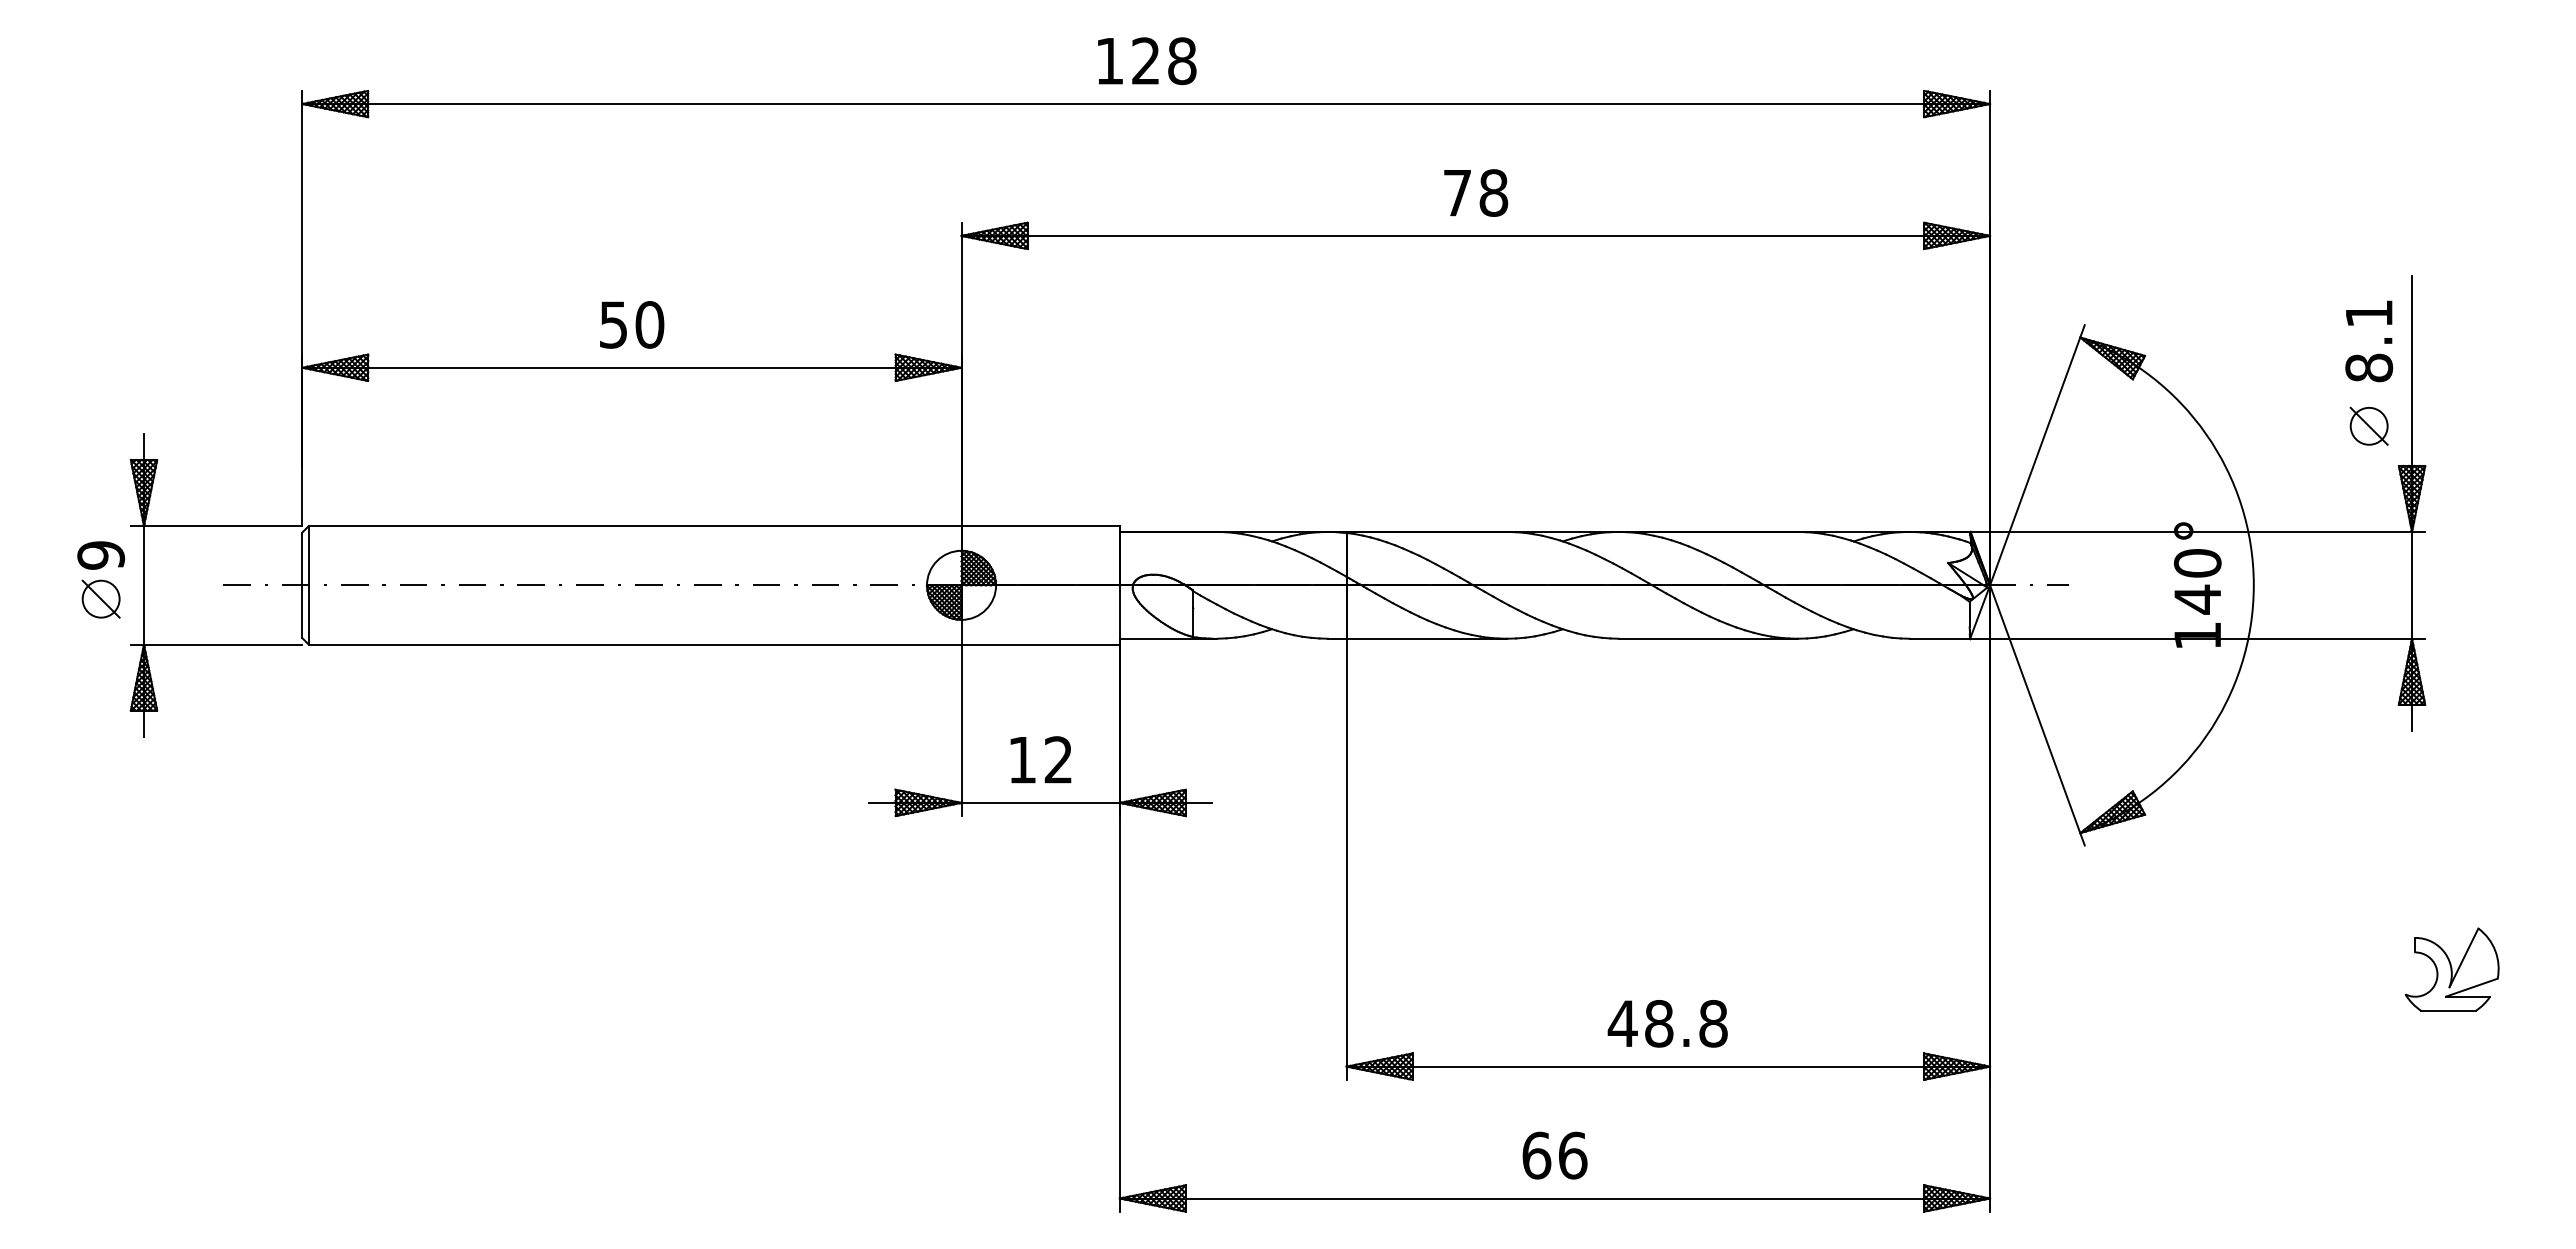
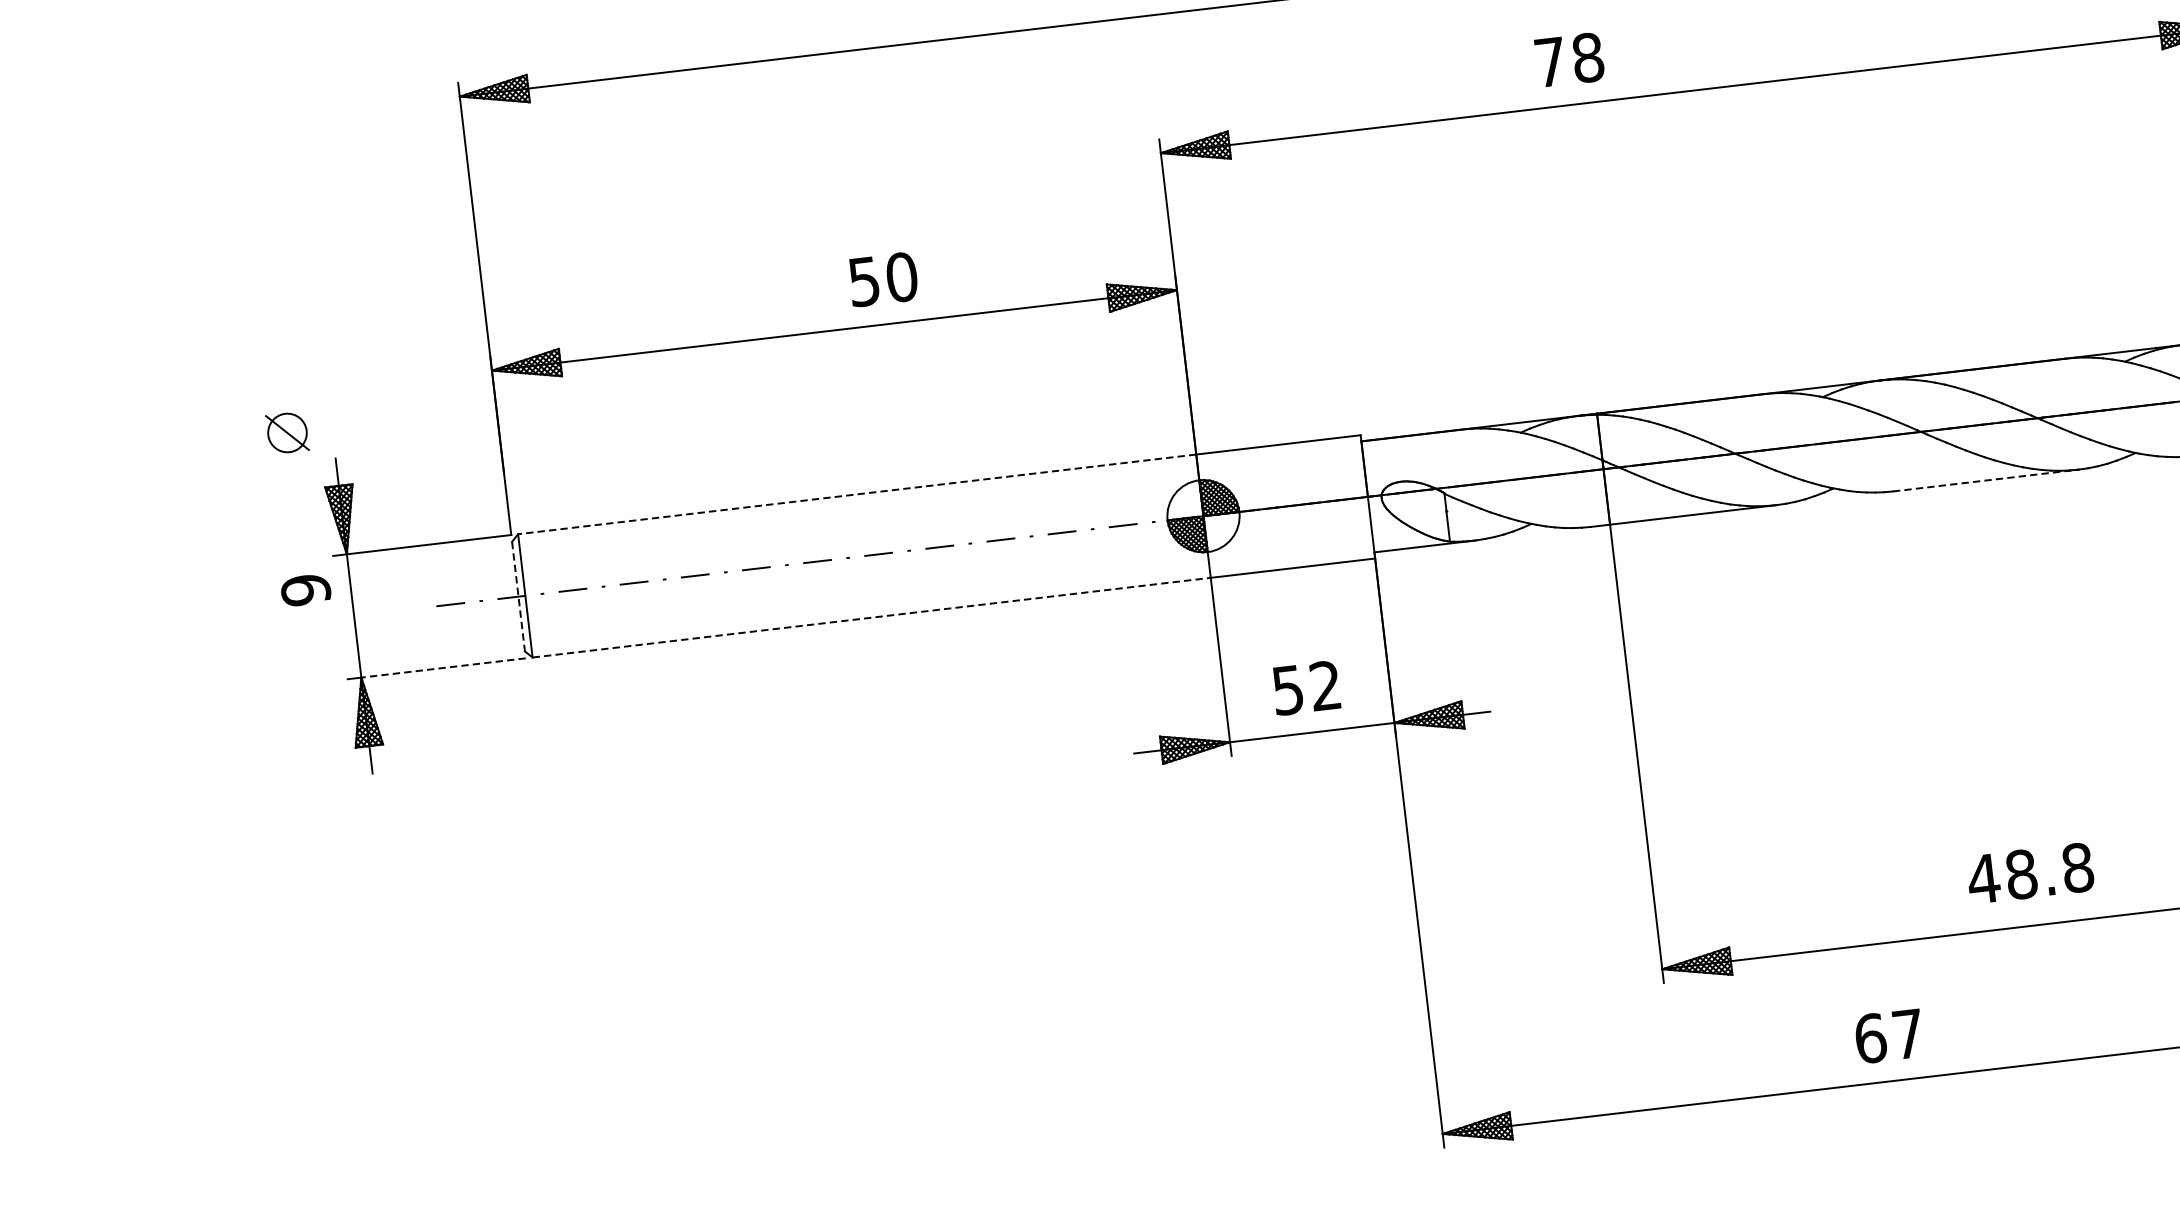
text: (1476, 192) -> (1570, 59), moved
text: (632, 324) -> (883, 279), moved
line: (634, 526) -> (856, 494), solid -> dashed
line: (302, 585) -> (518, 596), solid -> dashed
part: (100, 598) -> (286, 432), moved
line: (1708, 638) -> (1986, 480), solid -> dashed
line: (222, 644) -> (442, 667), solid -> dashed
line: (635, 644) -> (871, 617), solid -> dashed
text: (1021, 760) -> (1287, 690), 12 -> 52
text: (1667, 1023) -> (2030, 873), moved
text: (1573, 1155) -> (1908, 1033), 66 -> 67

